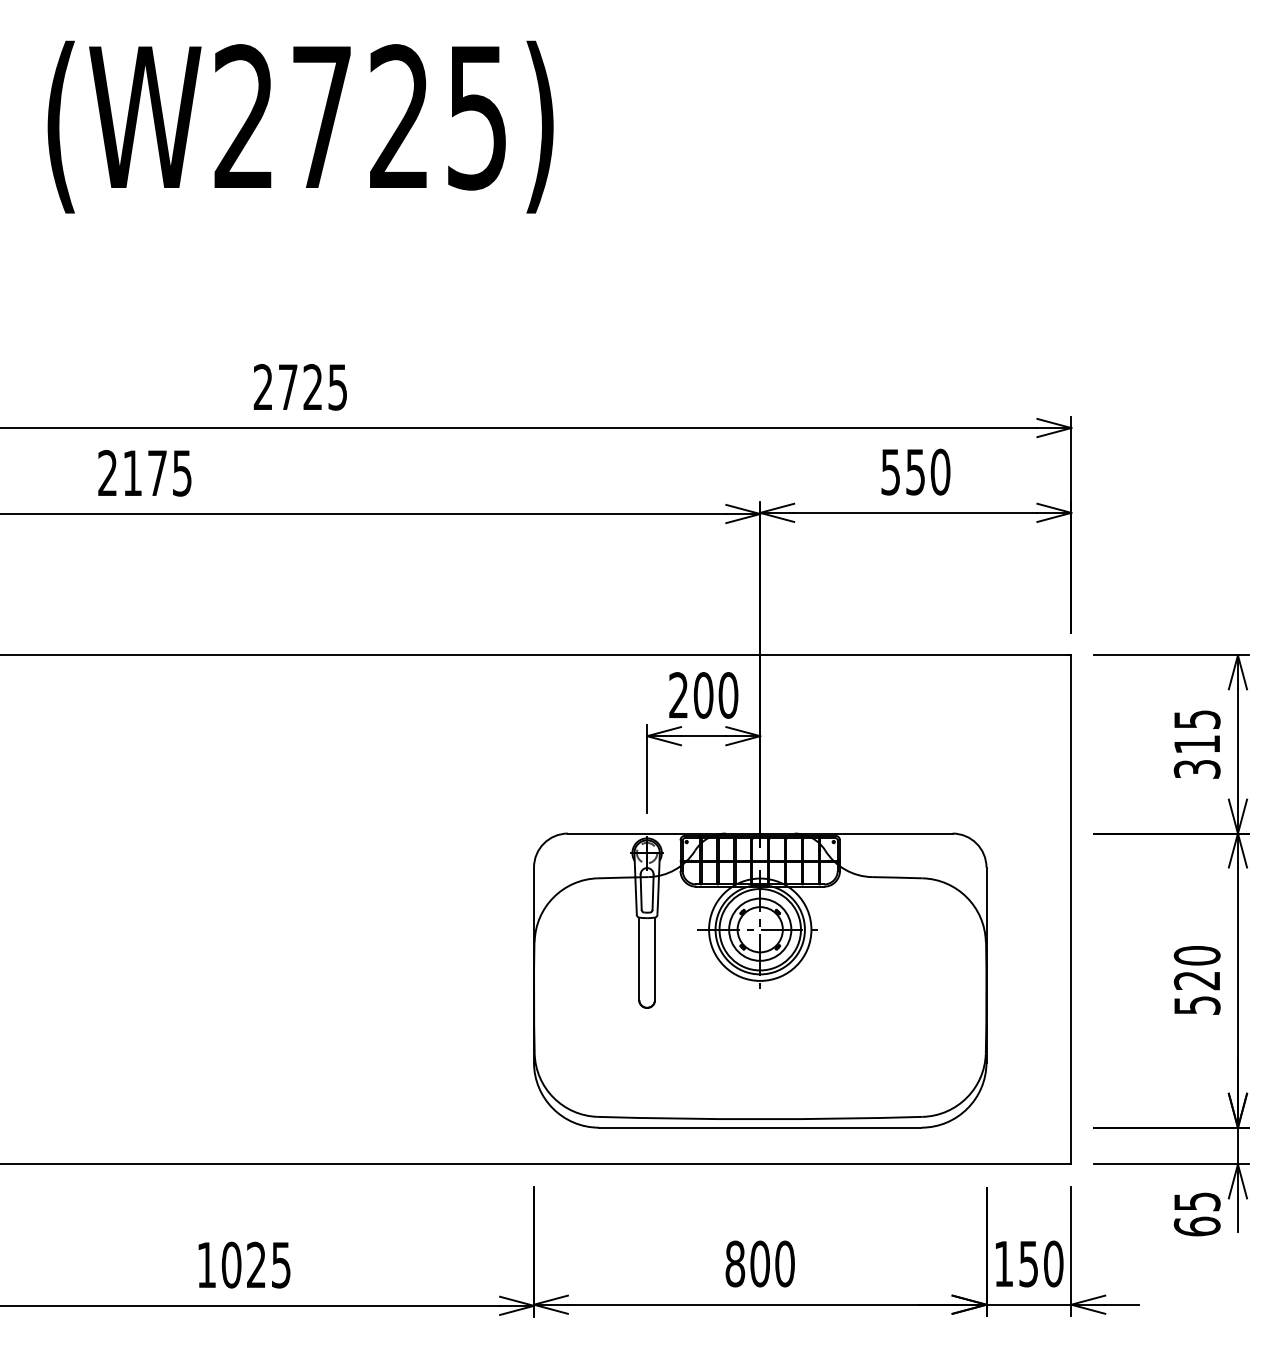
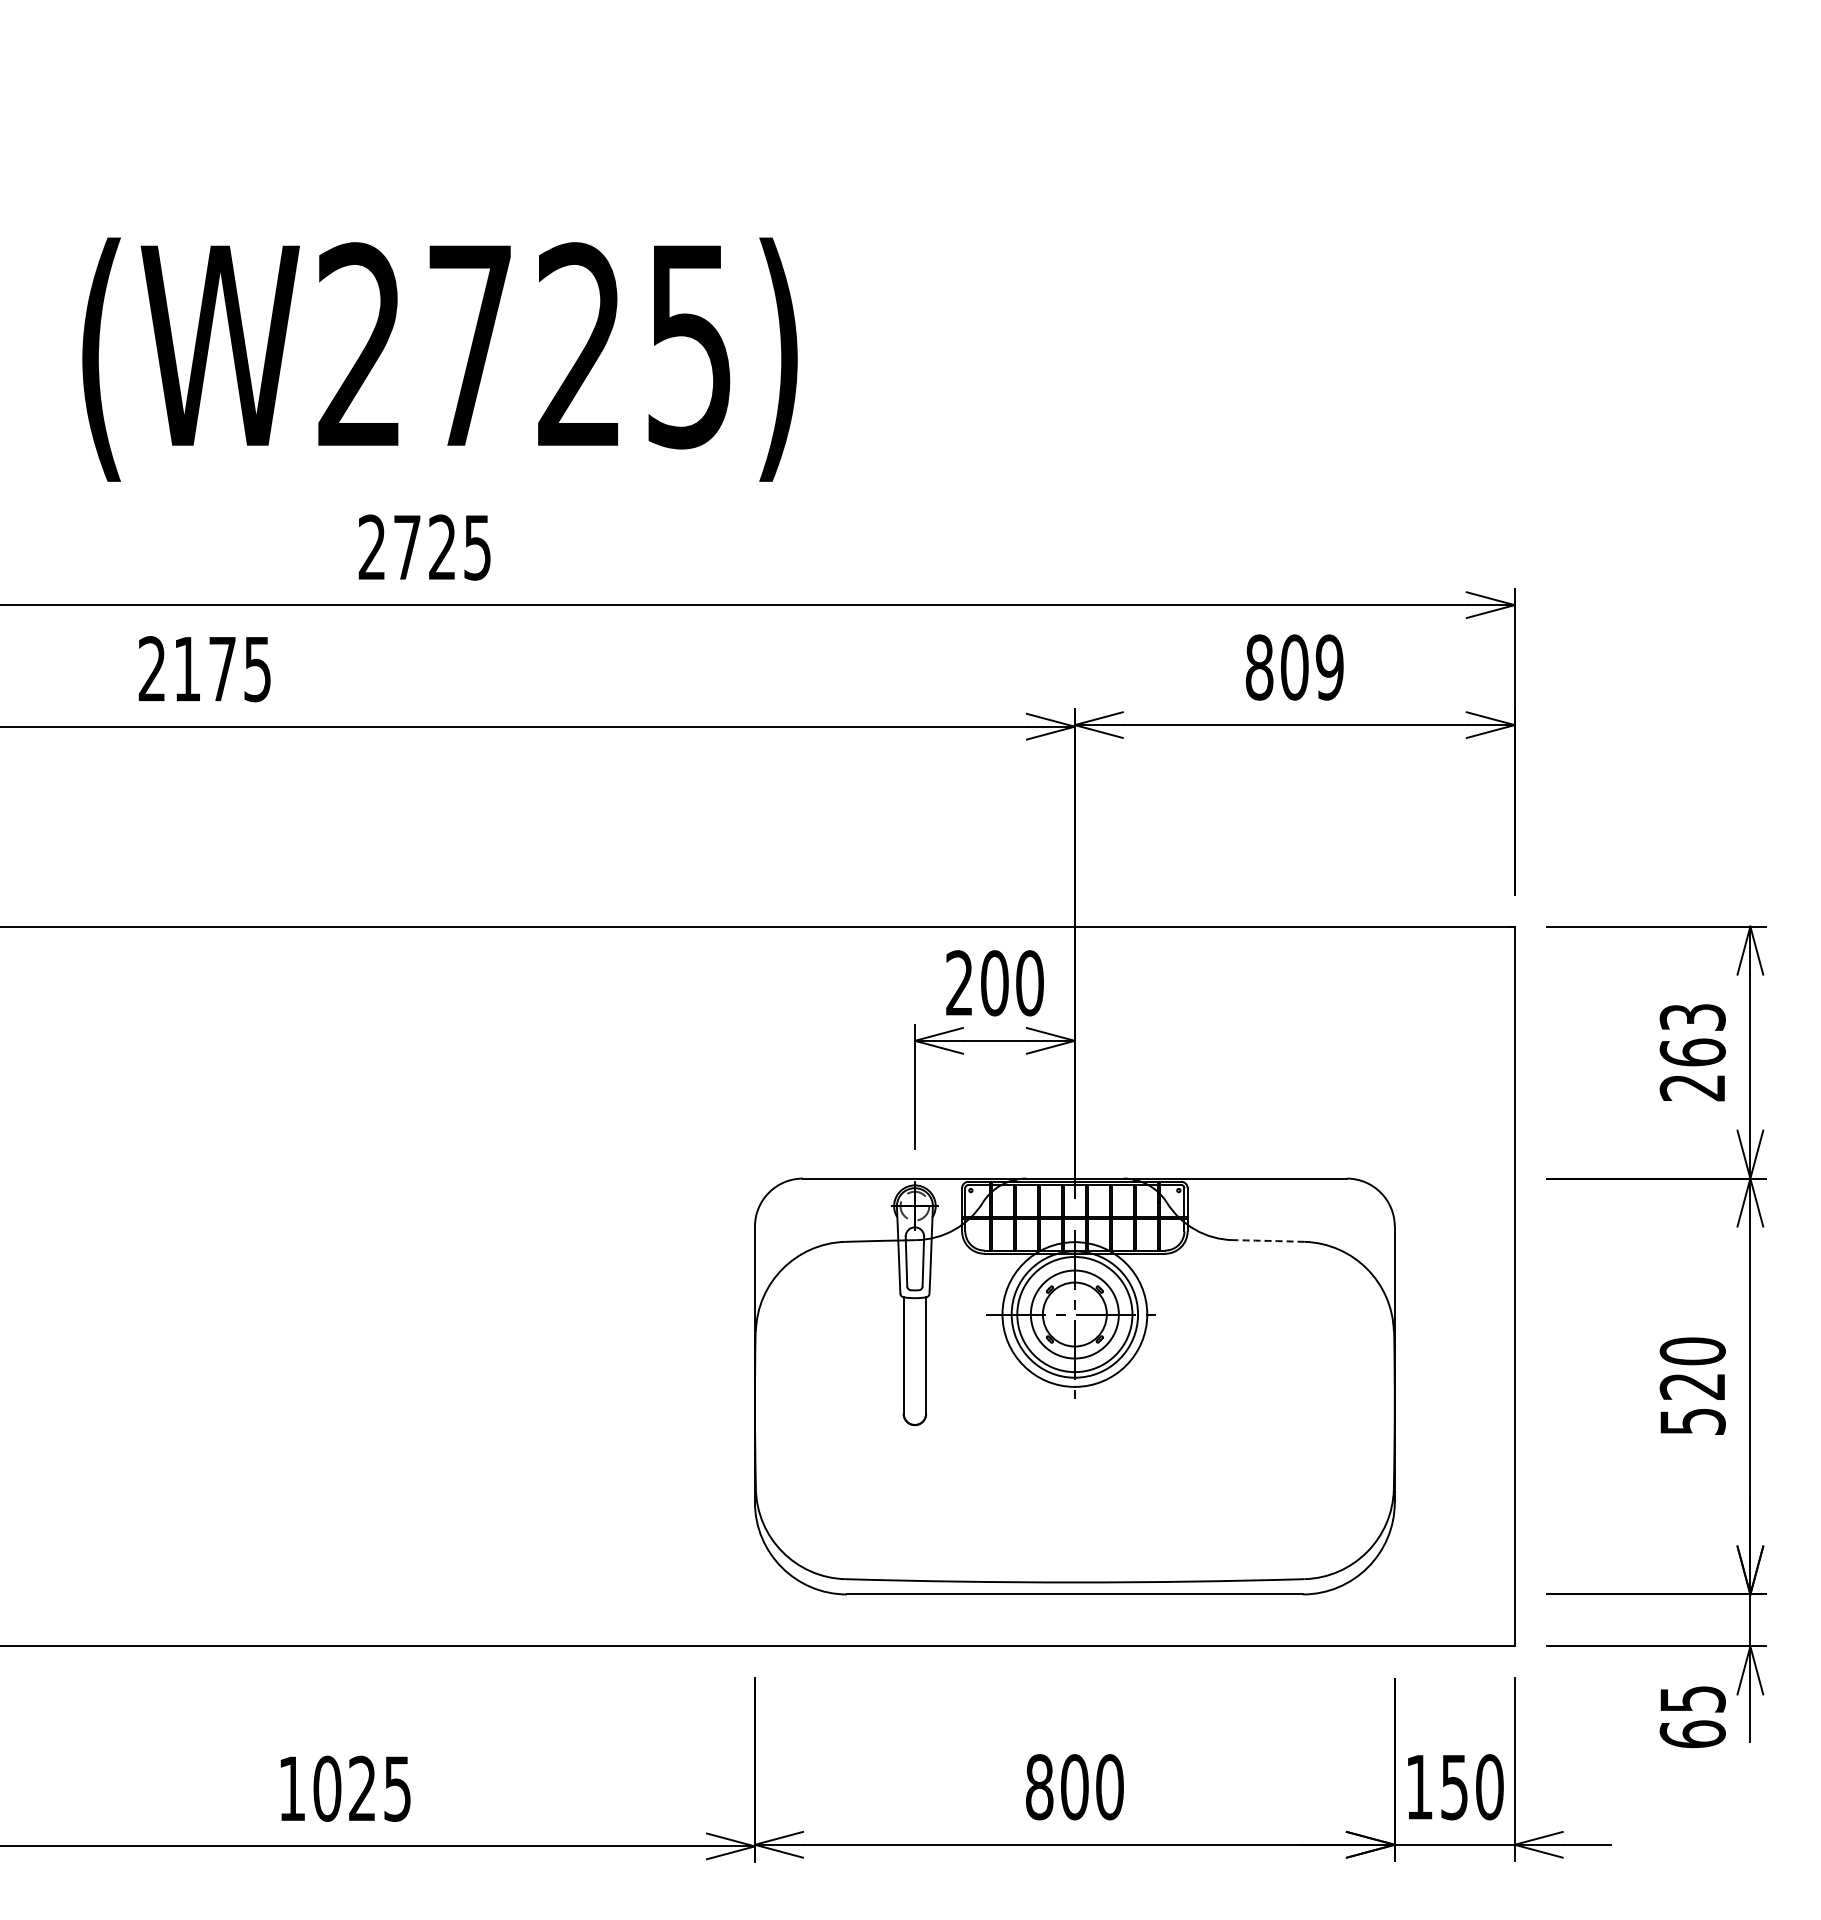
text: (300, 127) -> (439, 359), moved
text: (915, 472) -> (1294, 667), 550 -> 809
text: (1197, 744) -> (1692, 1052), 315 -> 263
arc: (897, 877) -> (1268, 1240), solid -> dashed

